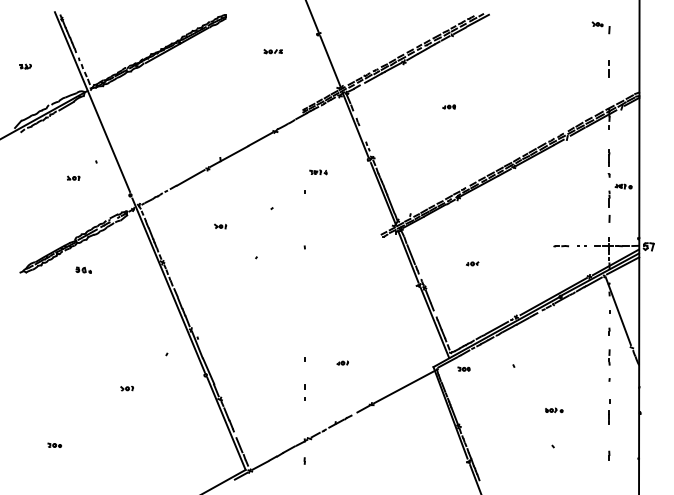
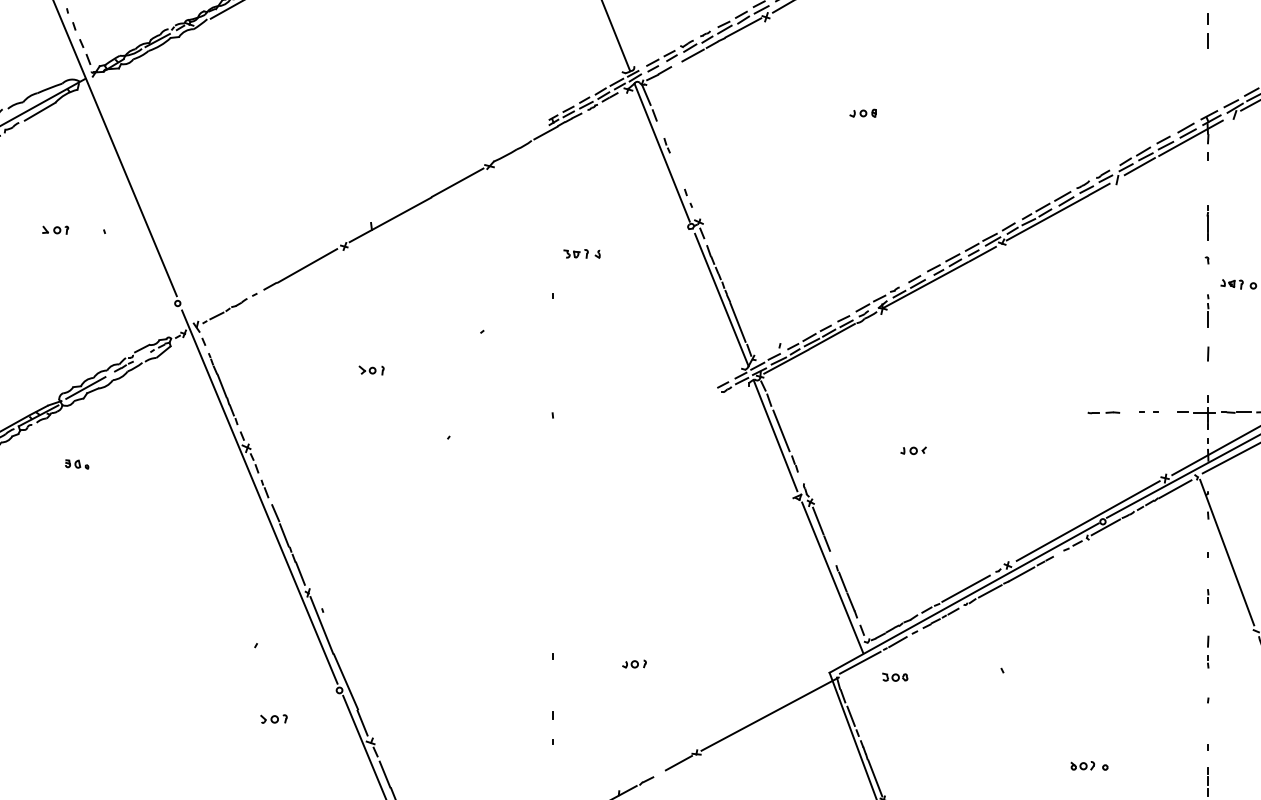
part: (73, 177) -> (55, 228), moved
part: (83, 269) -> (76, 462), size x0.71
part: (126, 388) -> (272, 718), moved

